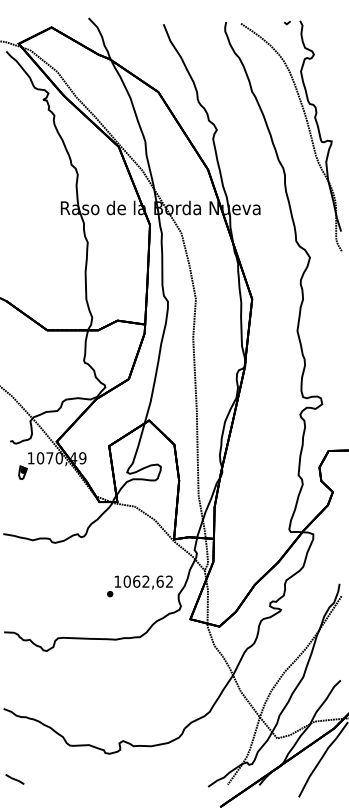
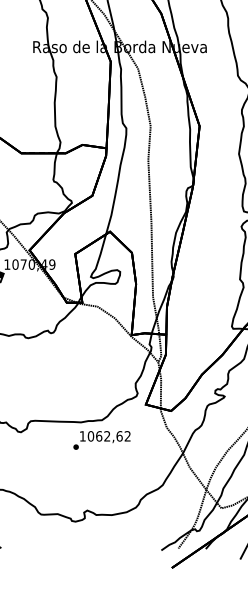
text: (139, 586) -> (101, 440), moved

